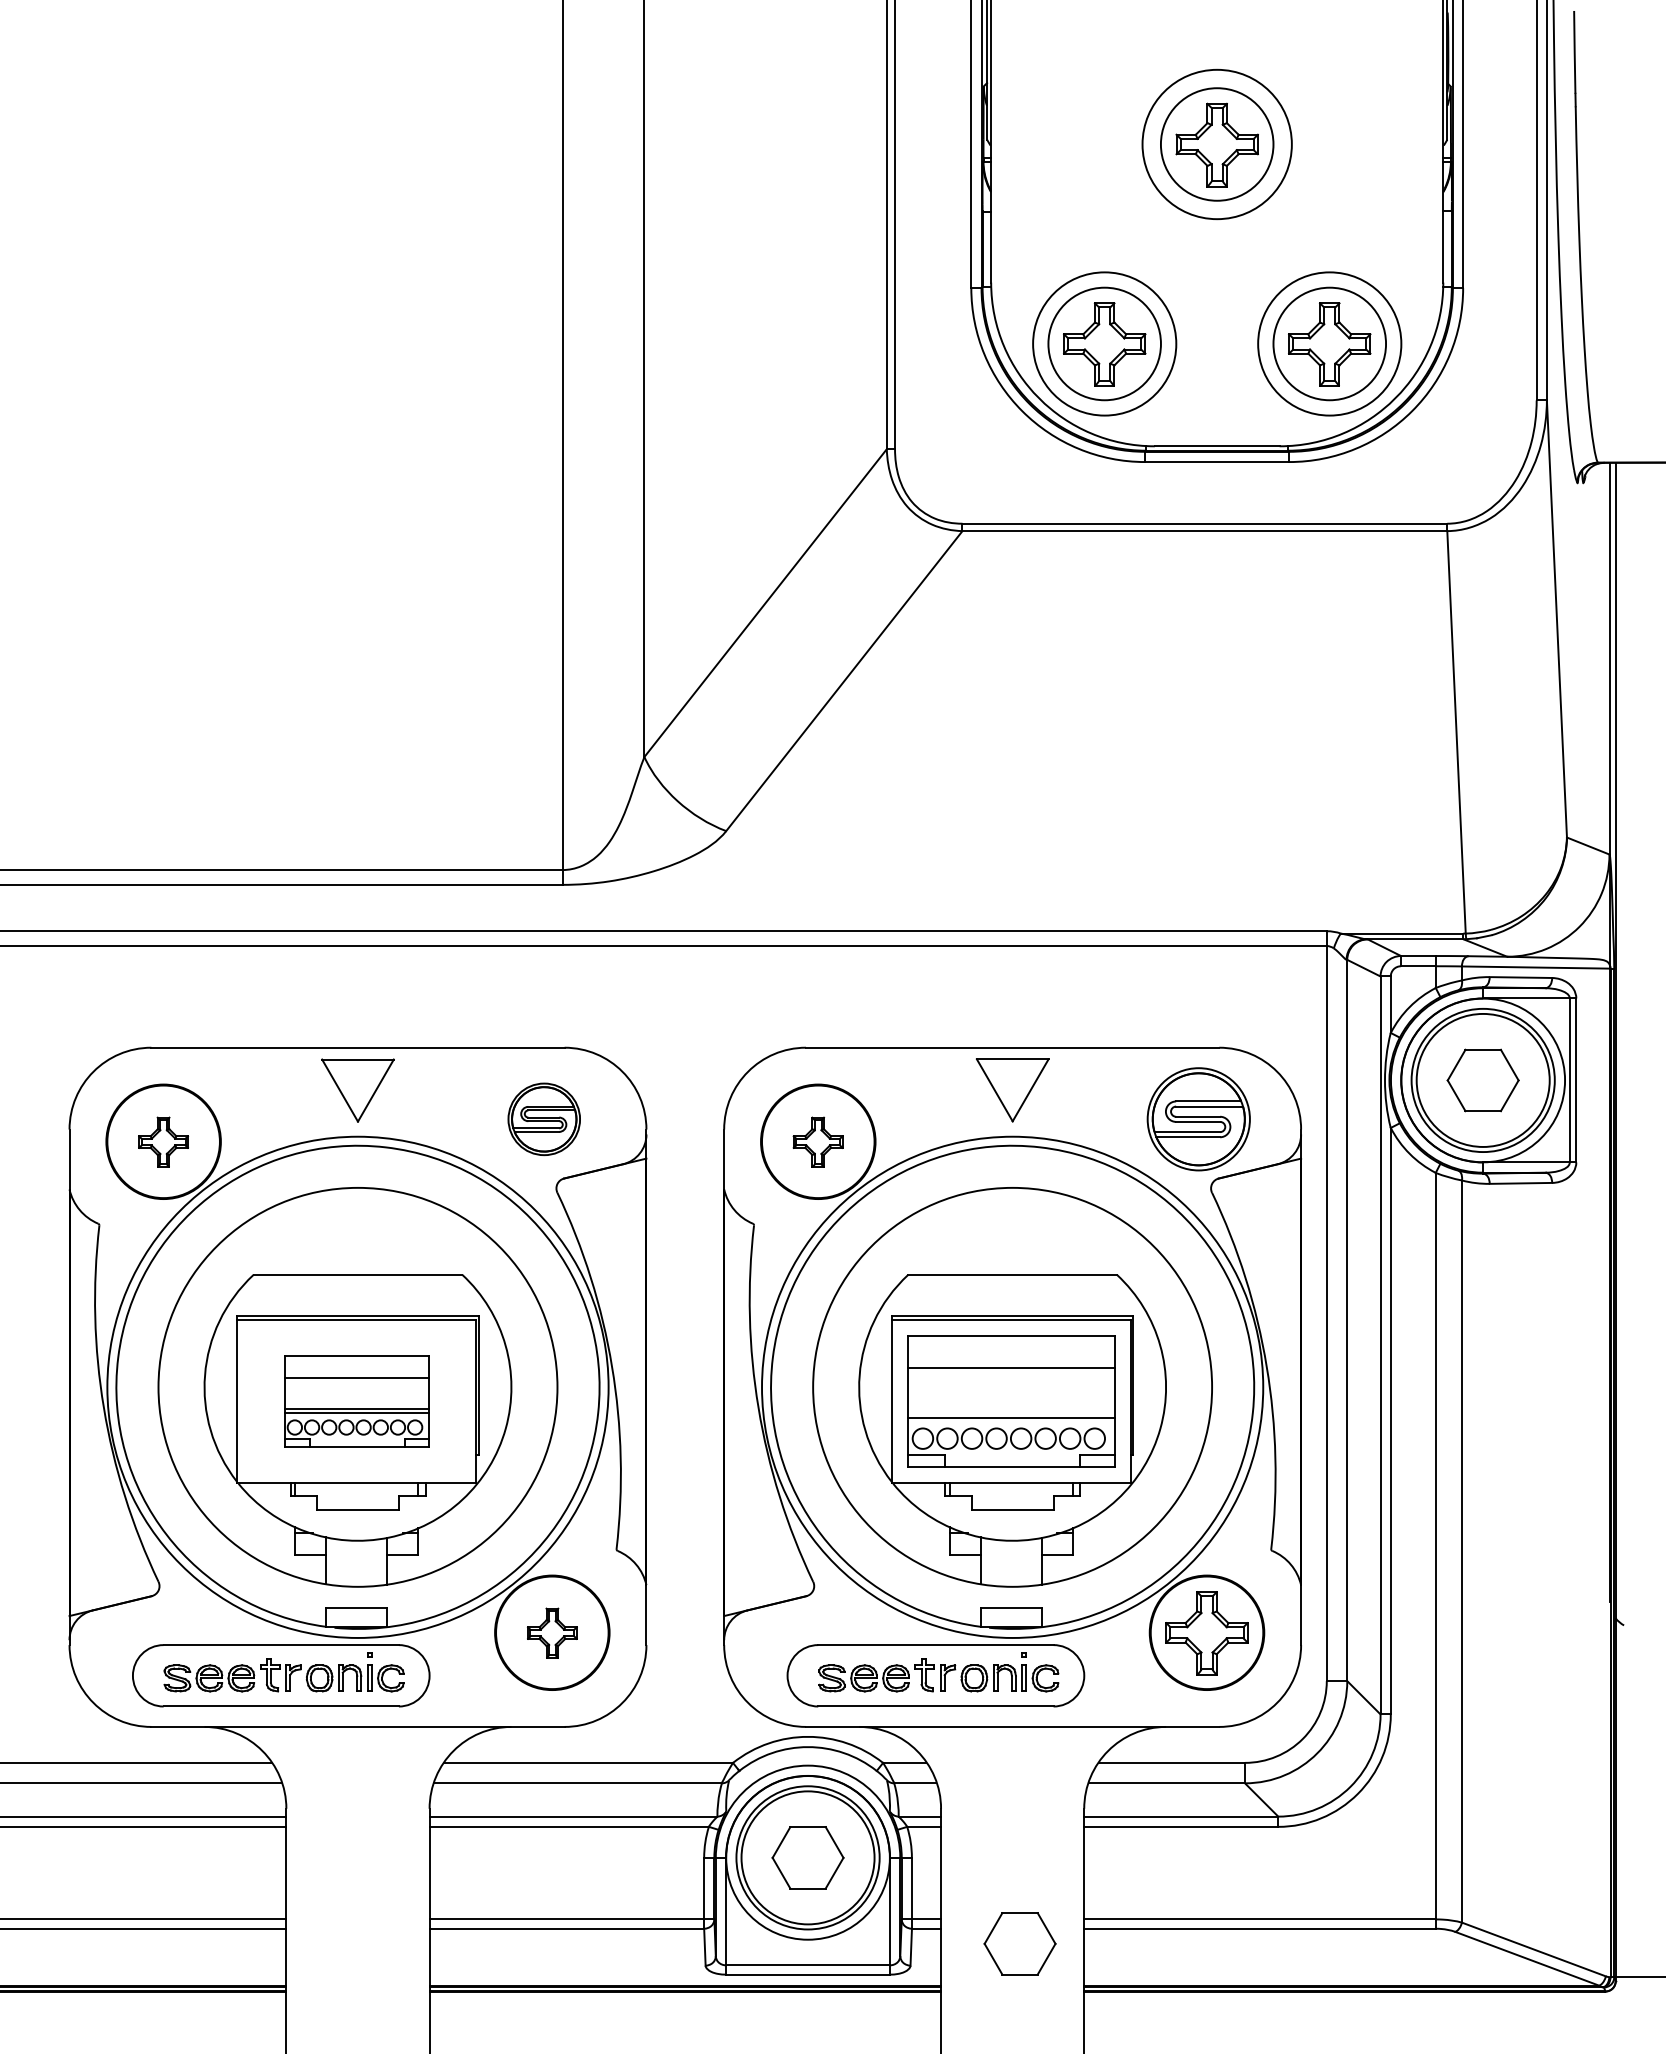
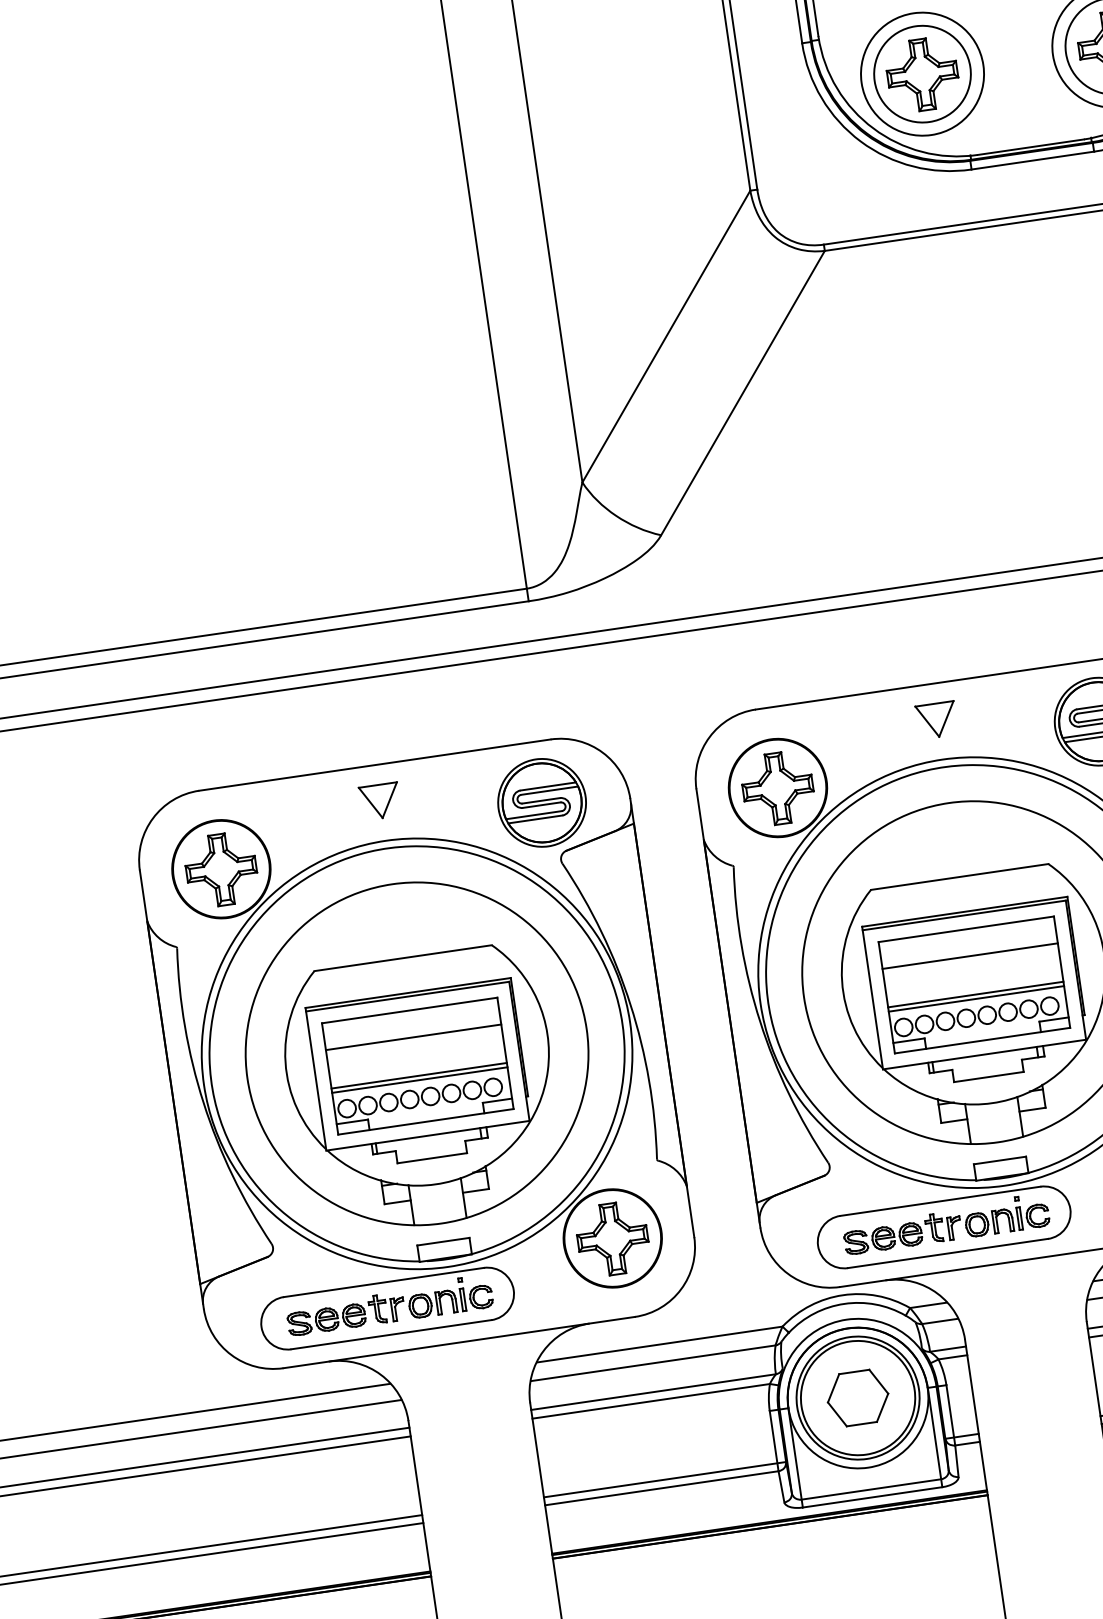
part: (357, 1090) -> (379, 801), size x0.62
part: (1012, 1090) -> (936, 720), size x0.62
part: (544, 1119) -> (542, 803), size x1.43
part: (163, 1142) -> (221, 869), size x1.67
part: (817, 1142) -> (777, 788), size x1.67
part: (356, 1401) -> (417, 1066), size x1.43
line: (1011, 1412) -> (975, 994), added
part: (552, 1633) -> (612, 1239), size x1.67
part: (1019, 1943) -> (1048, 1444), removed

